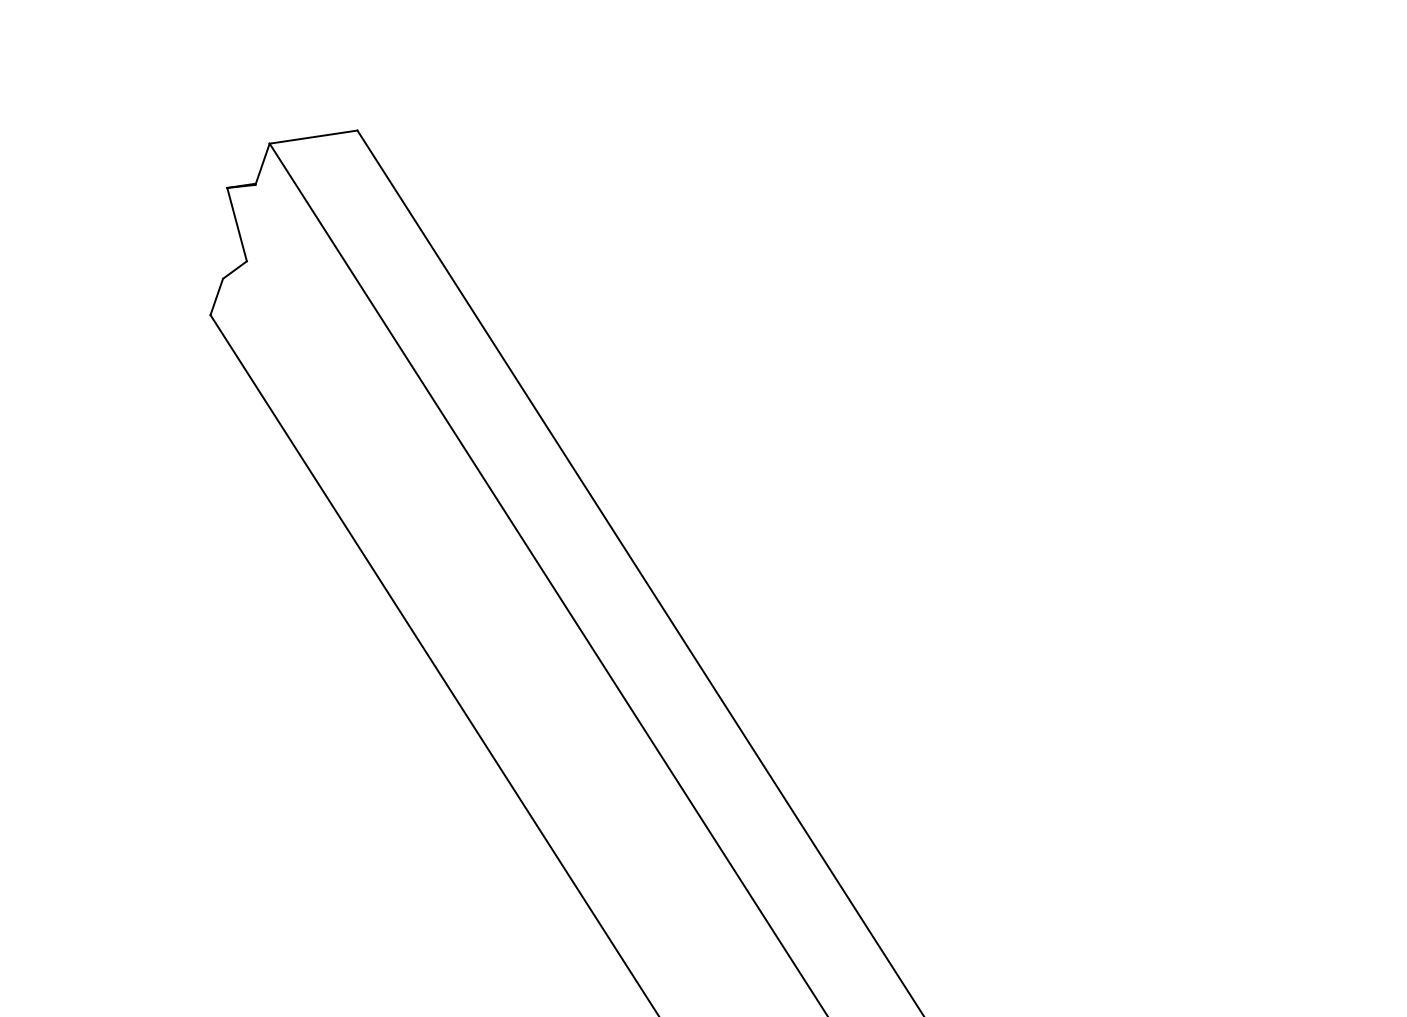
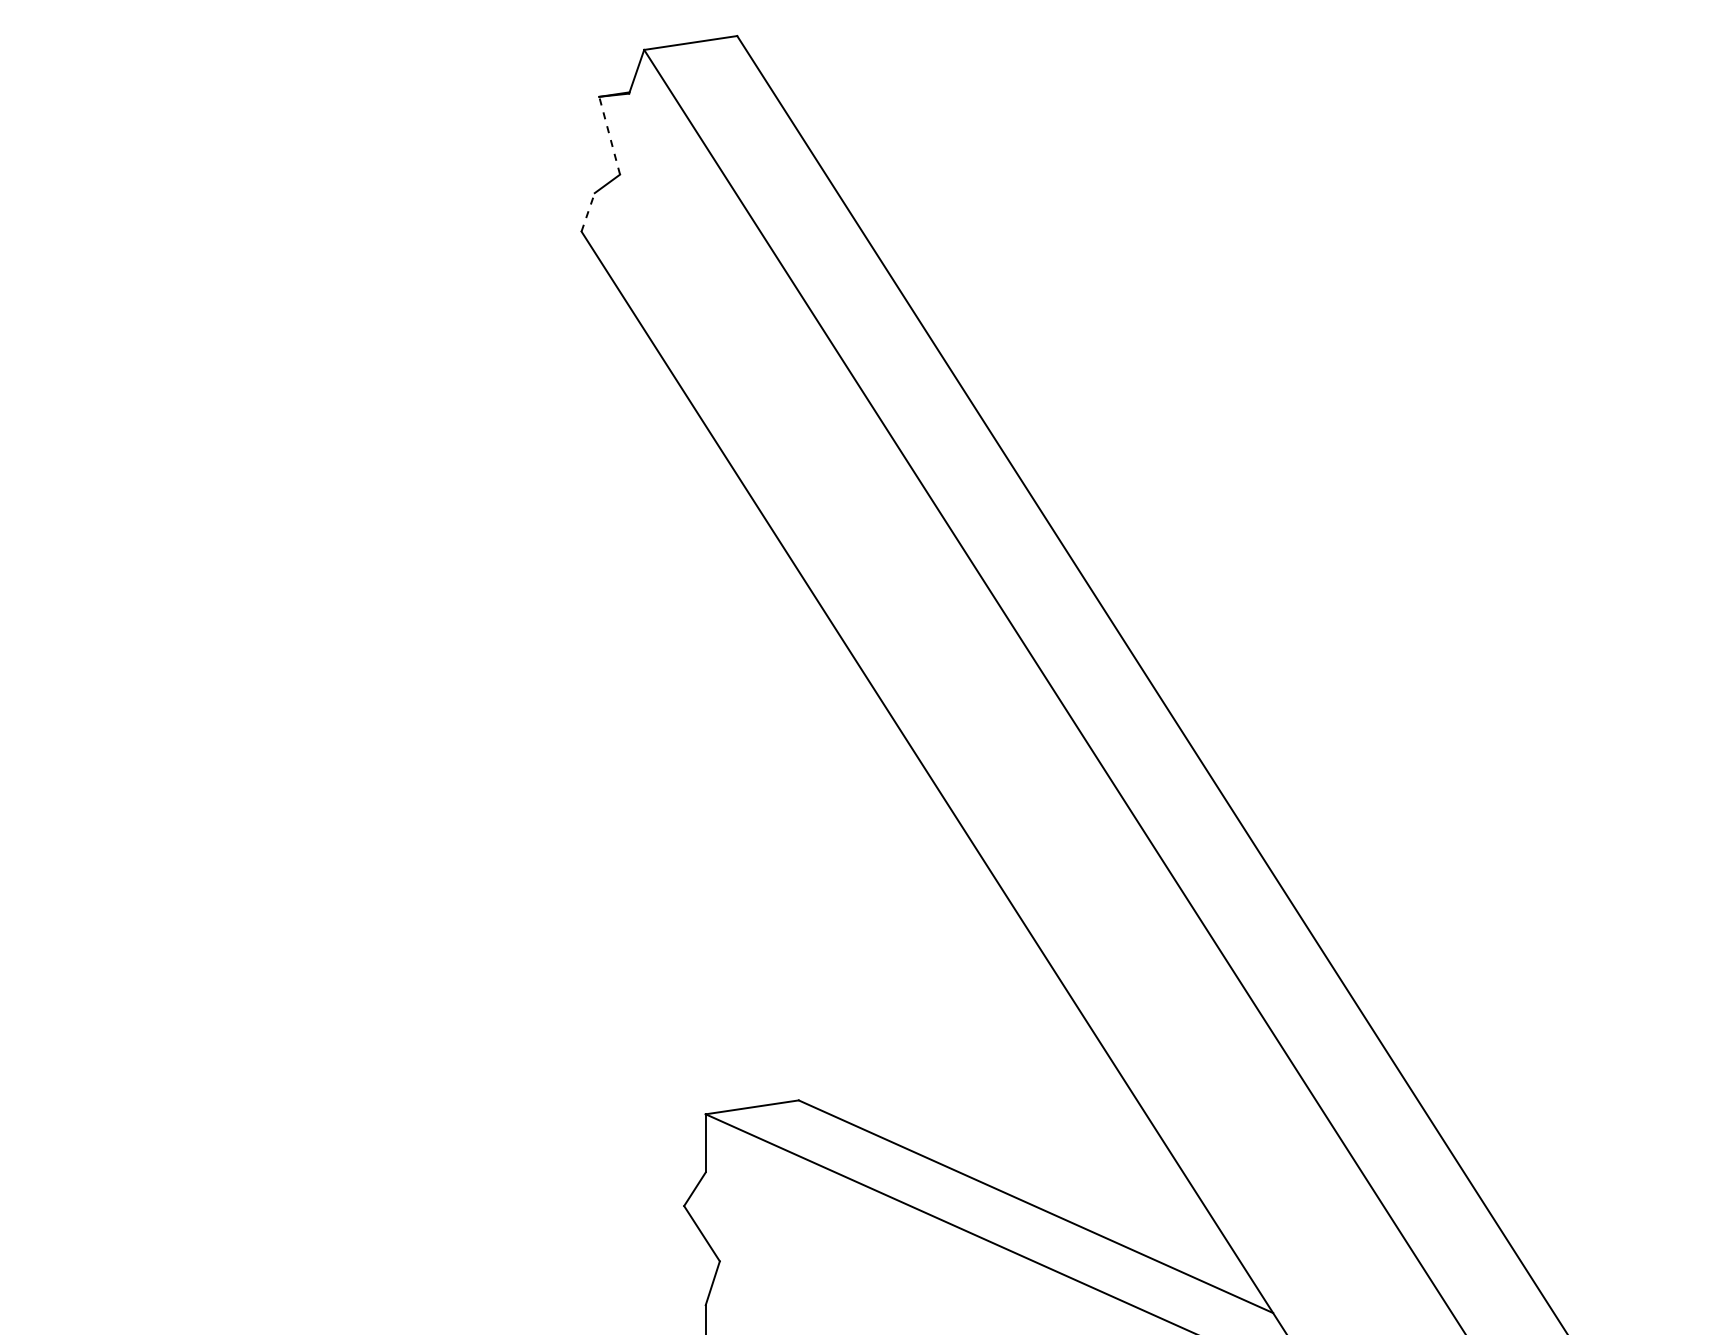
line: (236, 224) -> (609, 135), solid -> dashed
line: (217, 296) -> (588, 211), solid -> dashed

